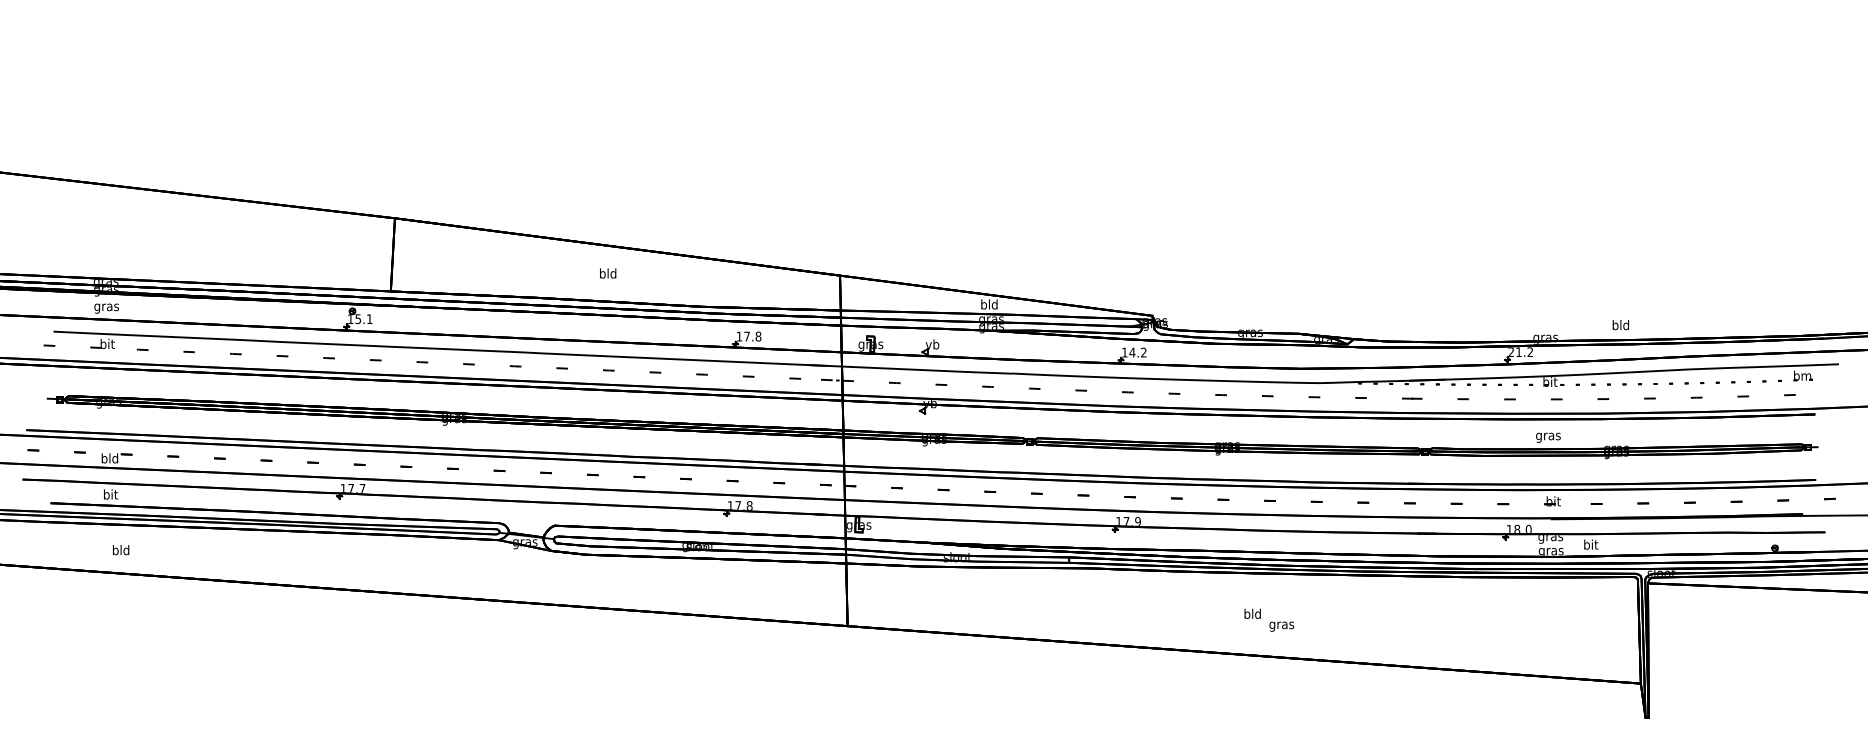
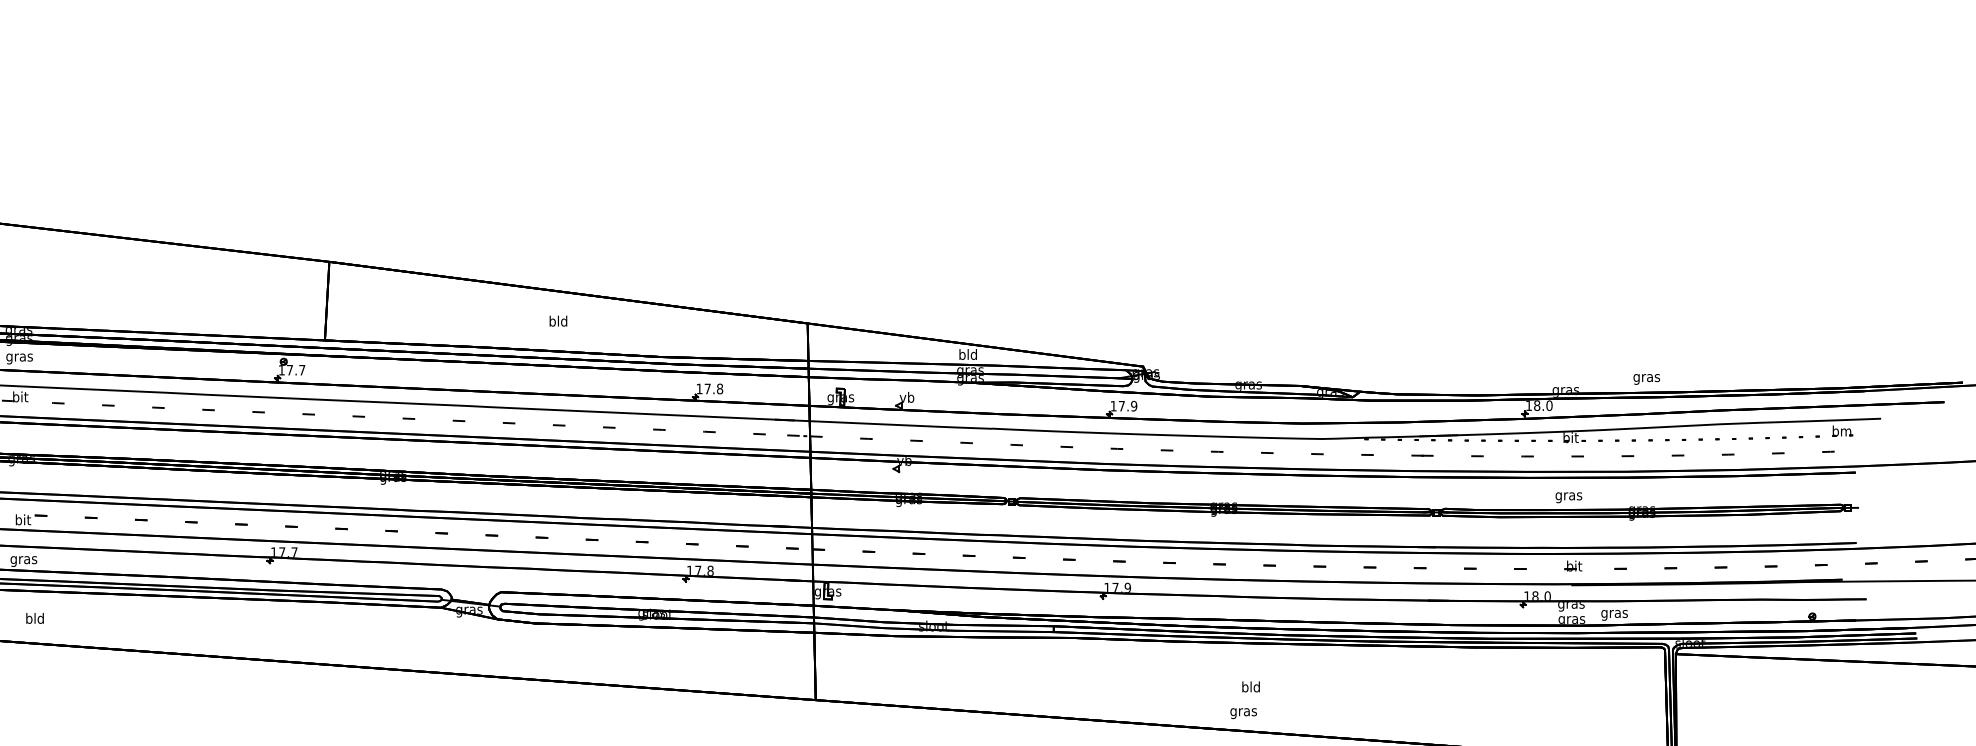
text: (363, 319) -> (295, 370), 15.1 -> 17.7
text: (1620, 326) -> (1646, 378), bld -> gras
text: (1137, 352) -> (1127, 406), 14.2 -> 17.9
text: (1520, 352) -> (1538, 406), 21.2 -> 18.0
text: (109, 458) -> (22, 519), bld -> bit
text: (110, 495) -> (23, 559), bit -> gras
text: (1590, 545) -> (1614, 613), bit -> gras
text: (1281, 626) -> (1243, 713), moved

